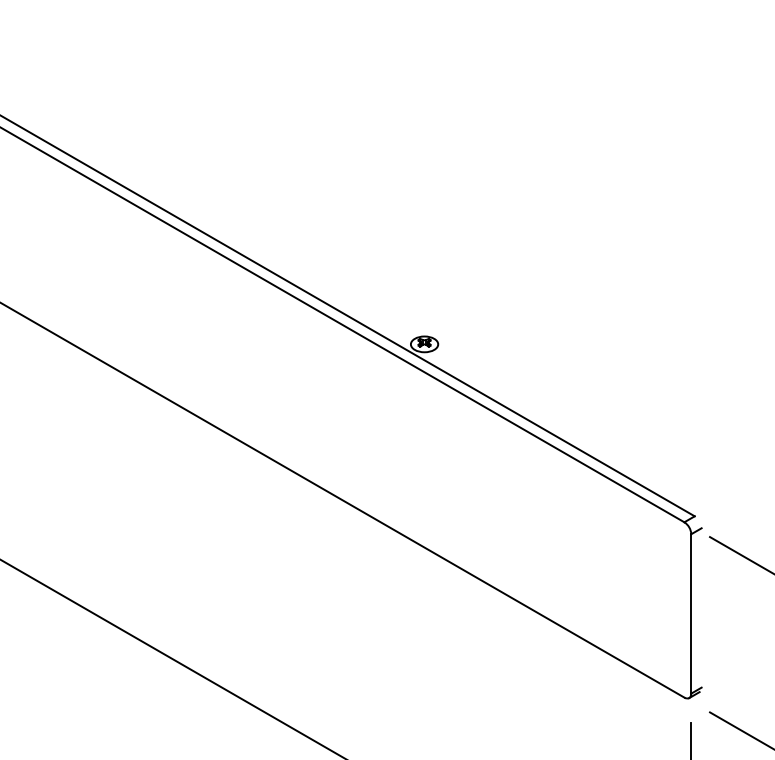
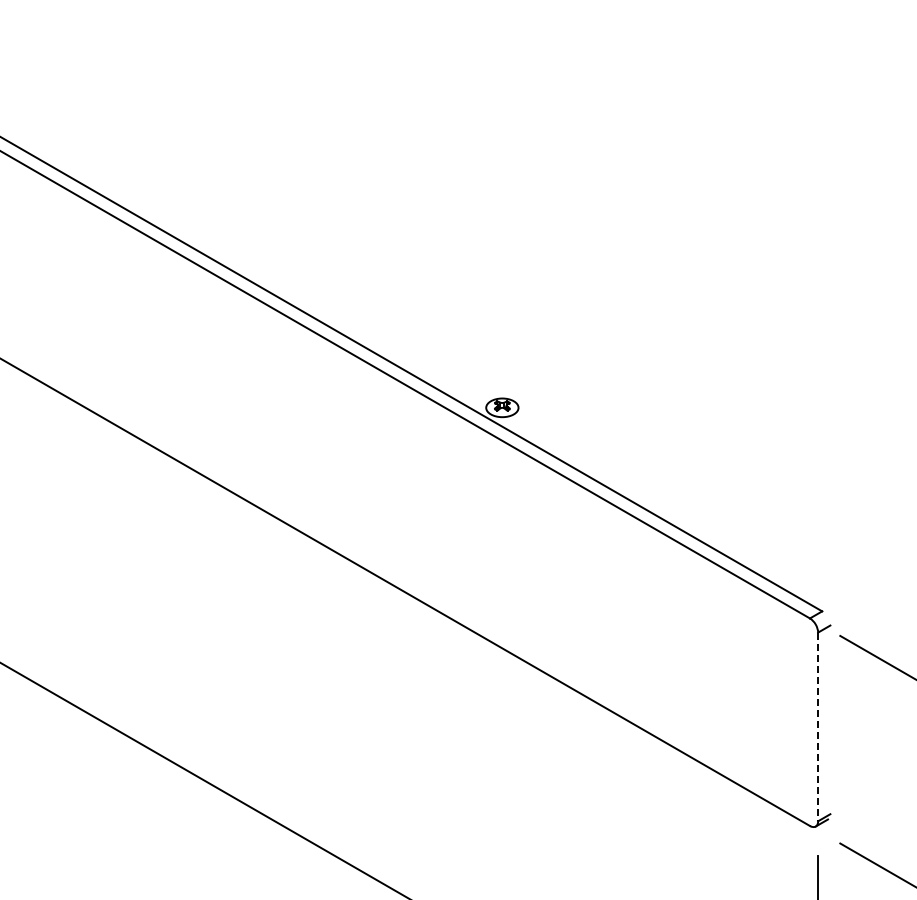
line: (691, 614) -> (818, 727), solid -> dashed

